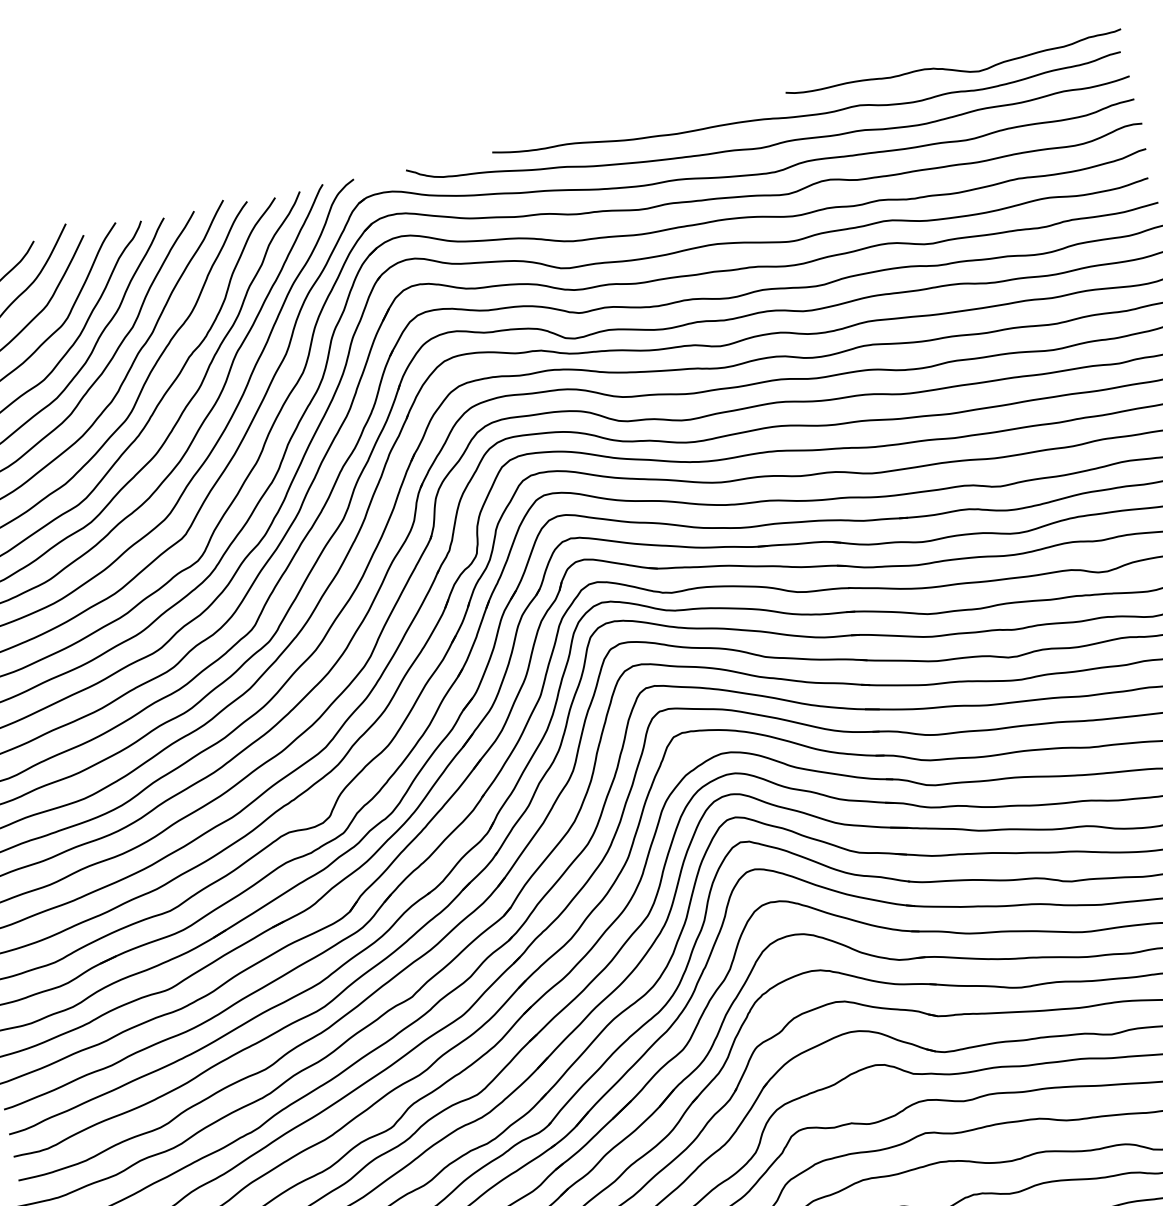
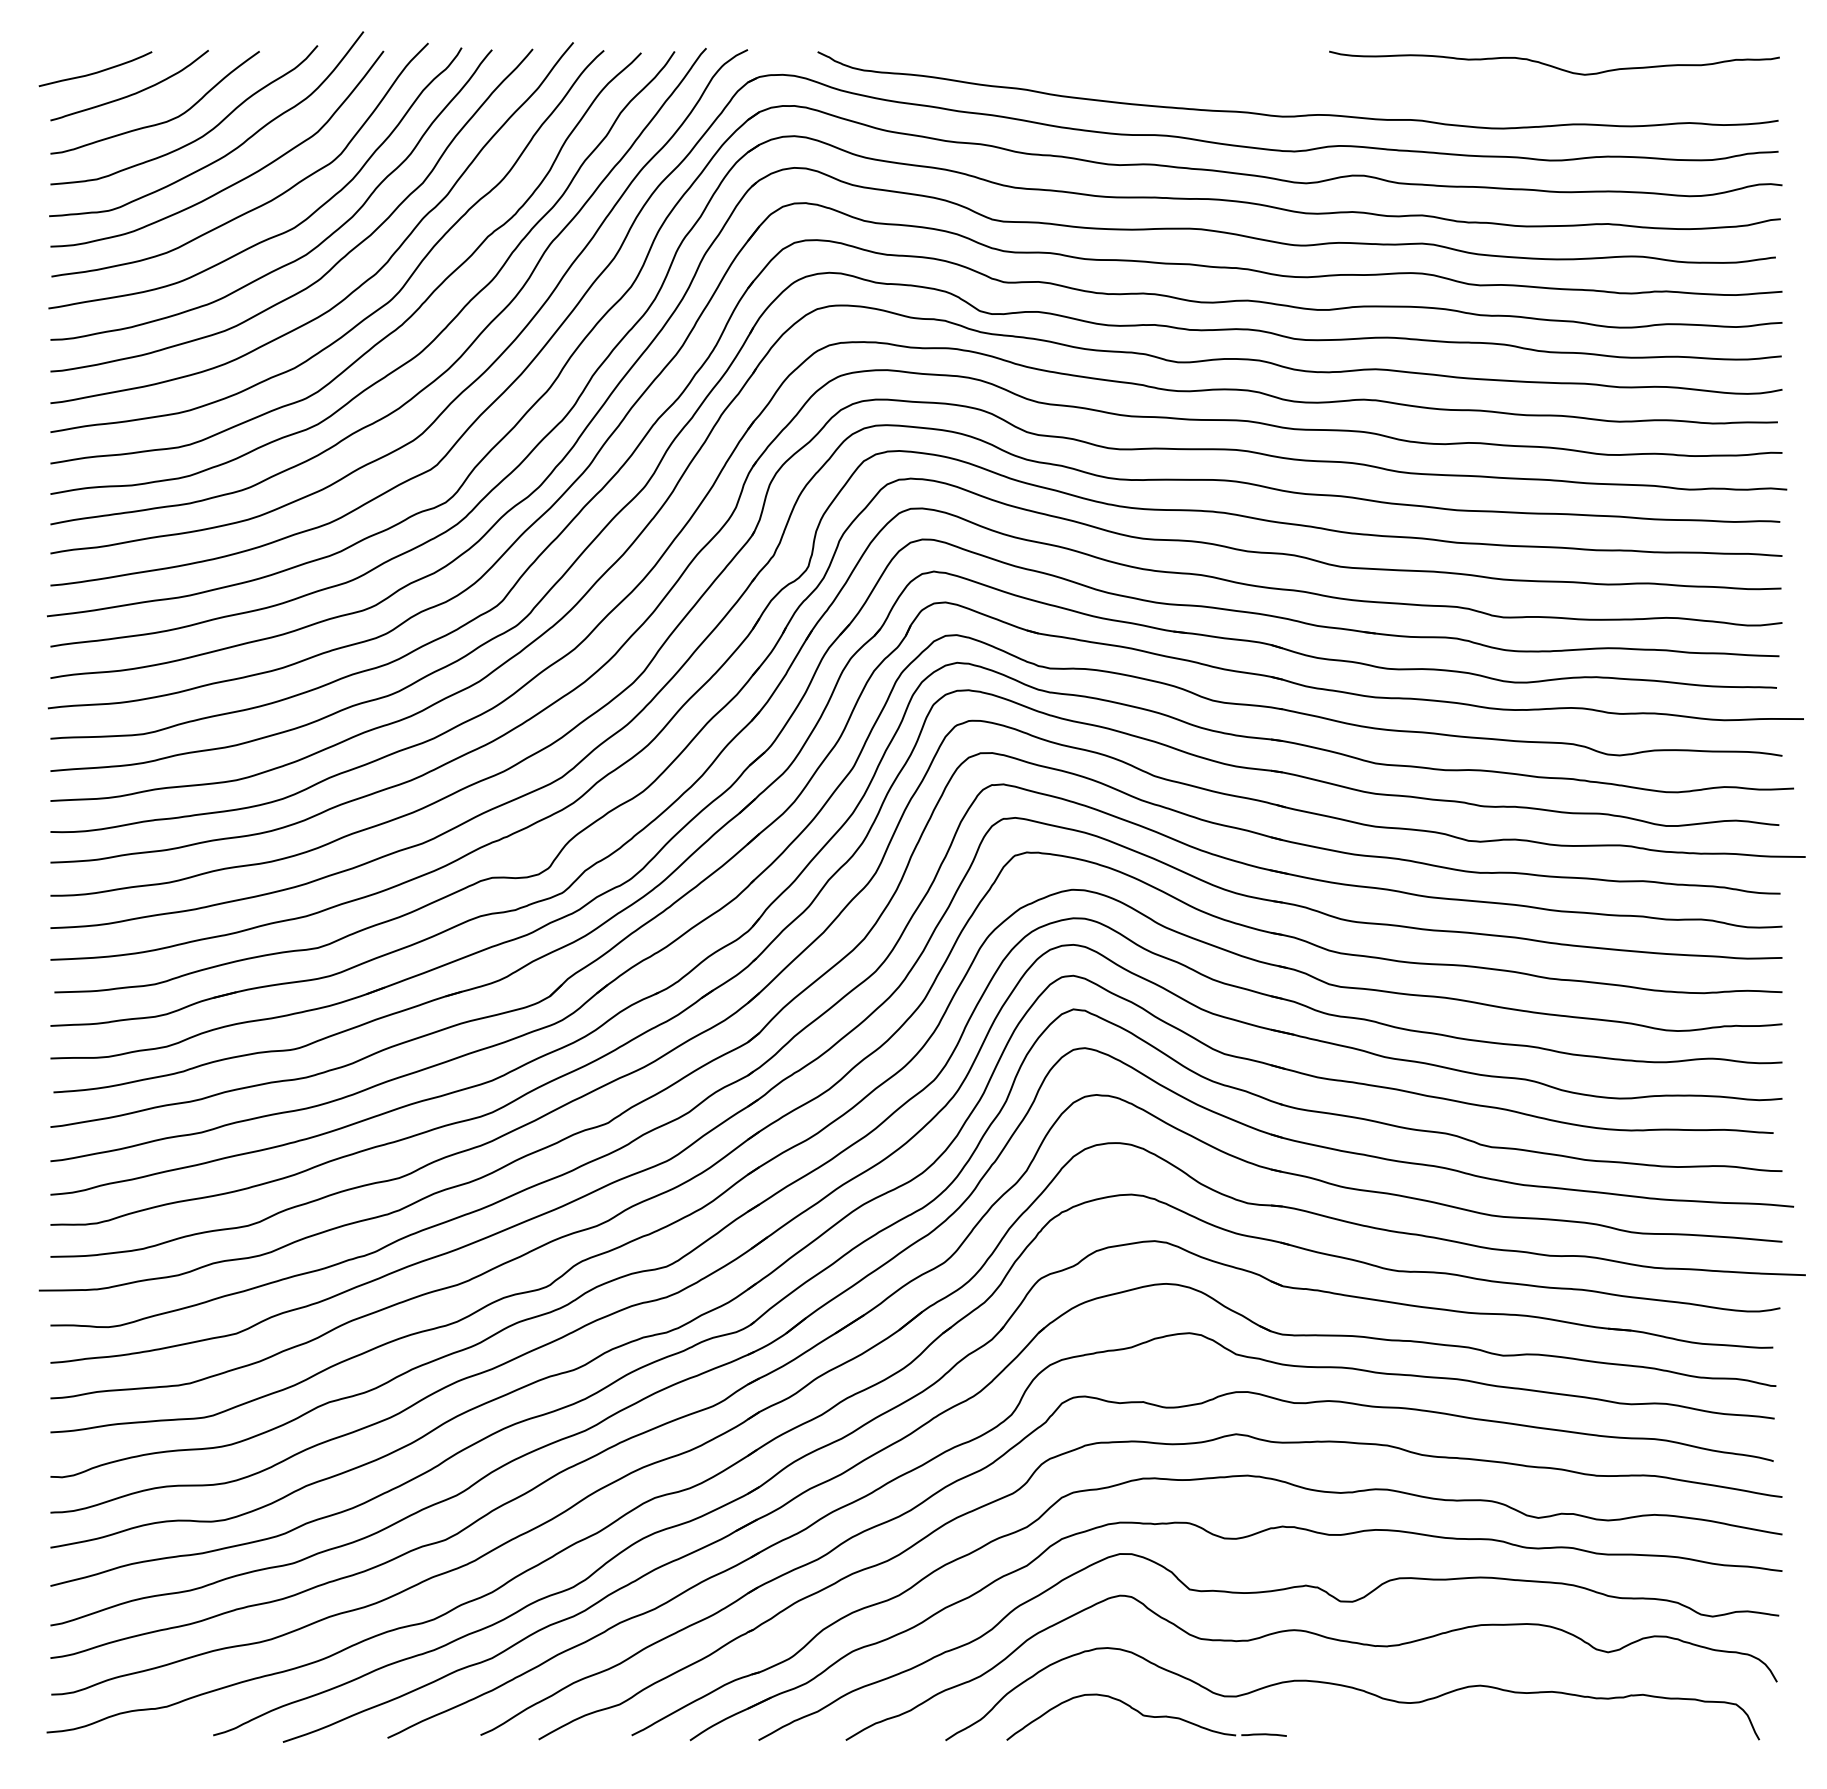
curve: (807, 114) -> (1351, 85), removed

